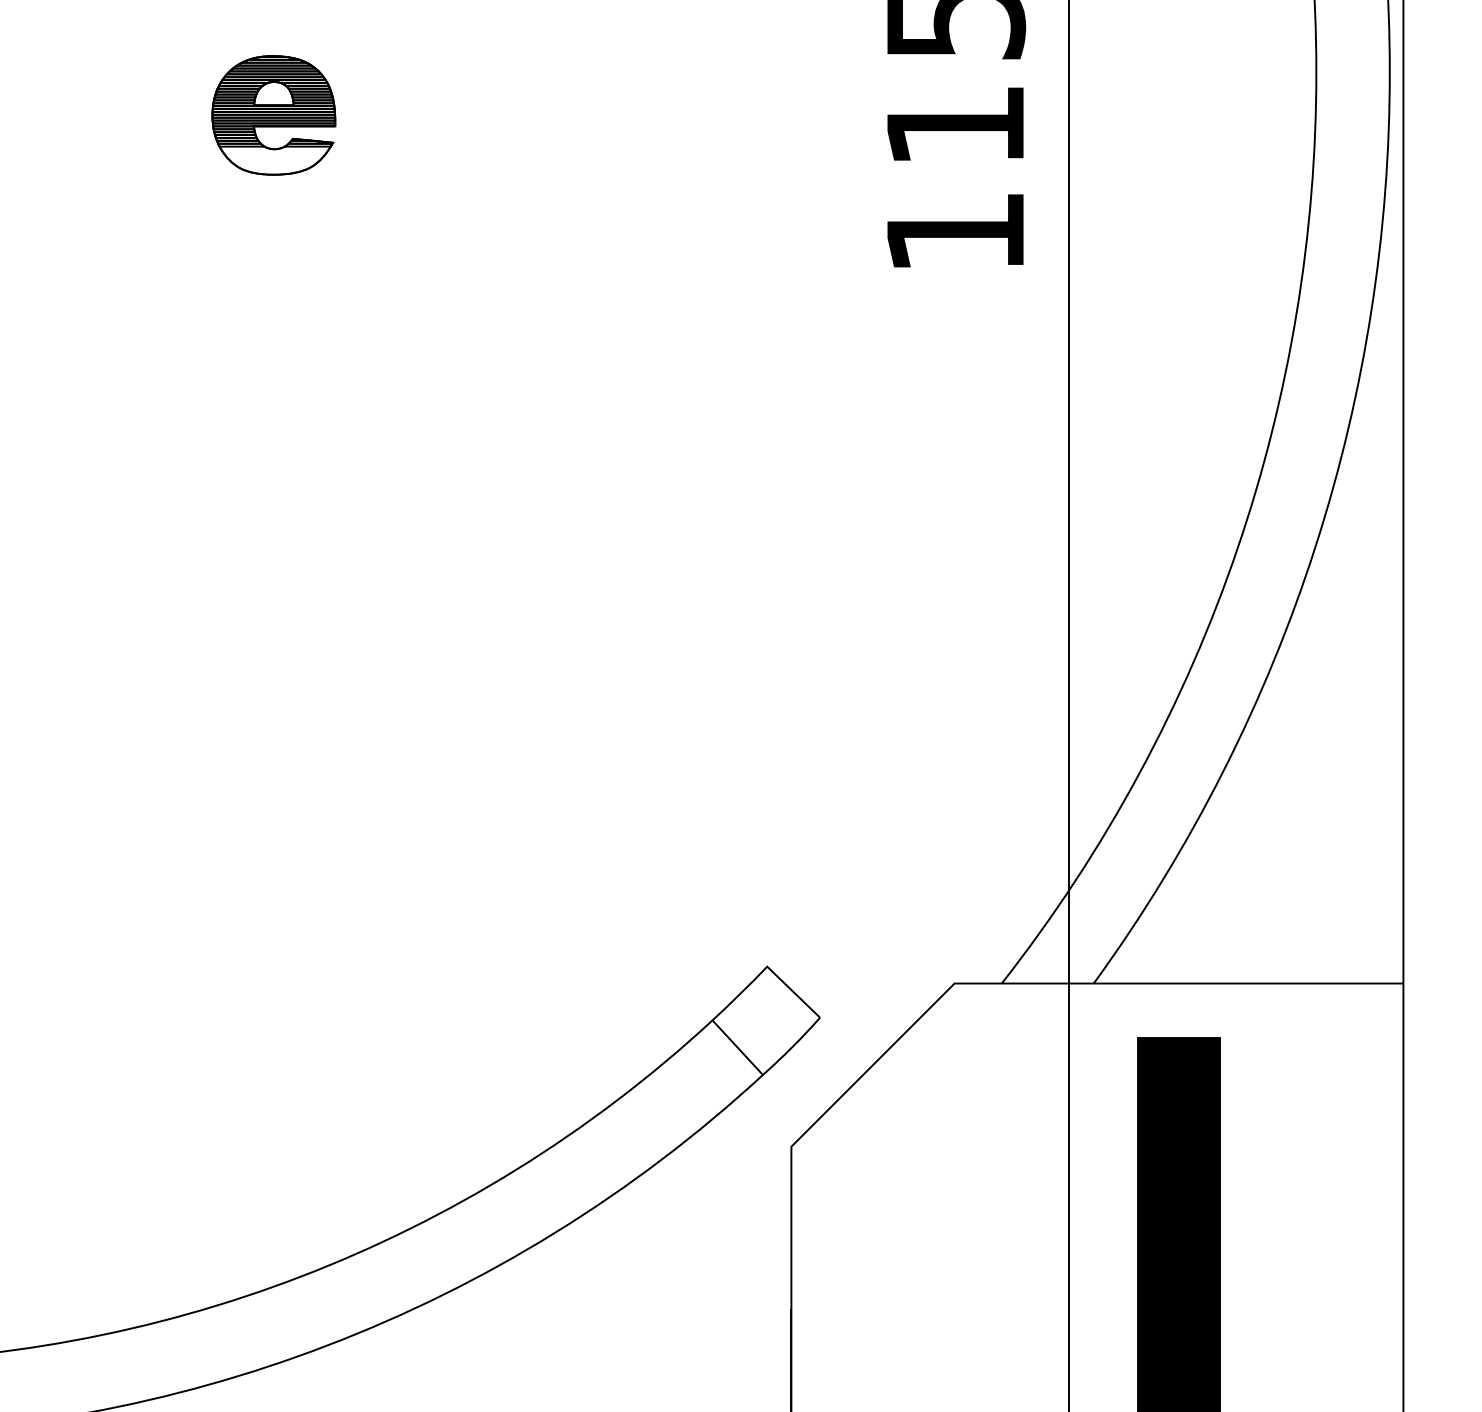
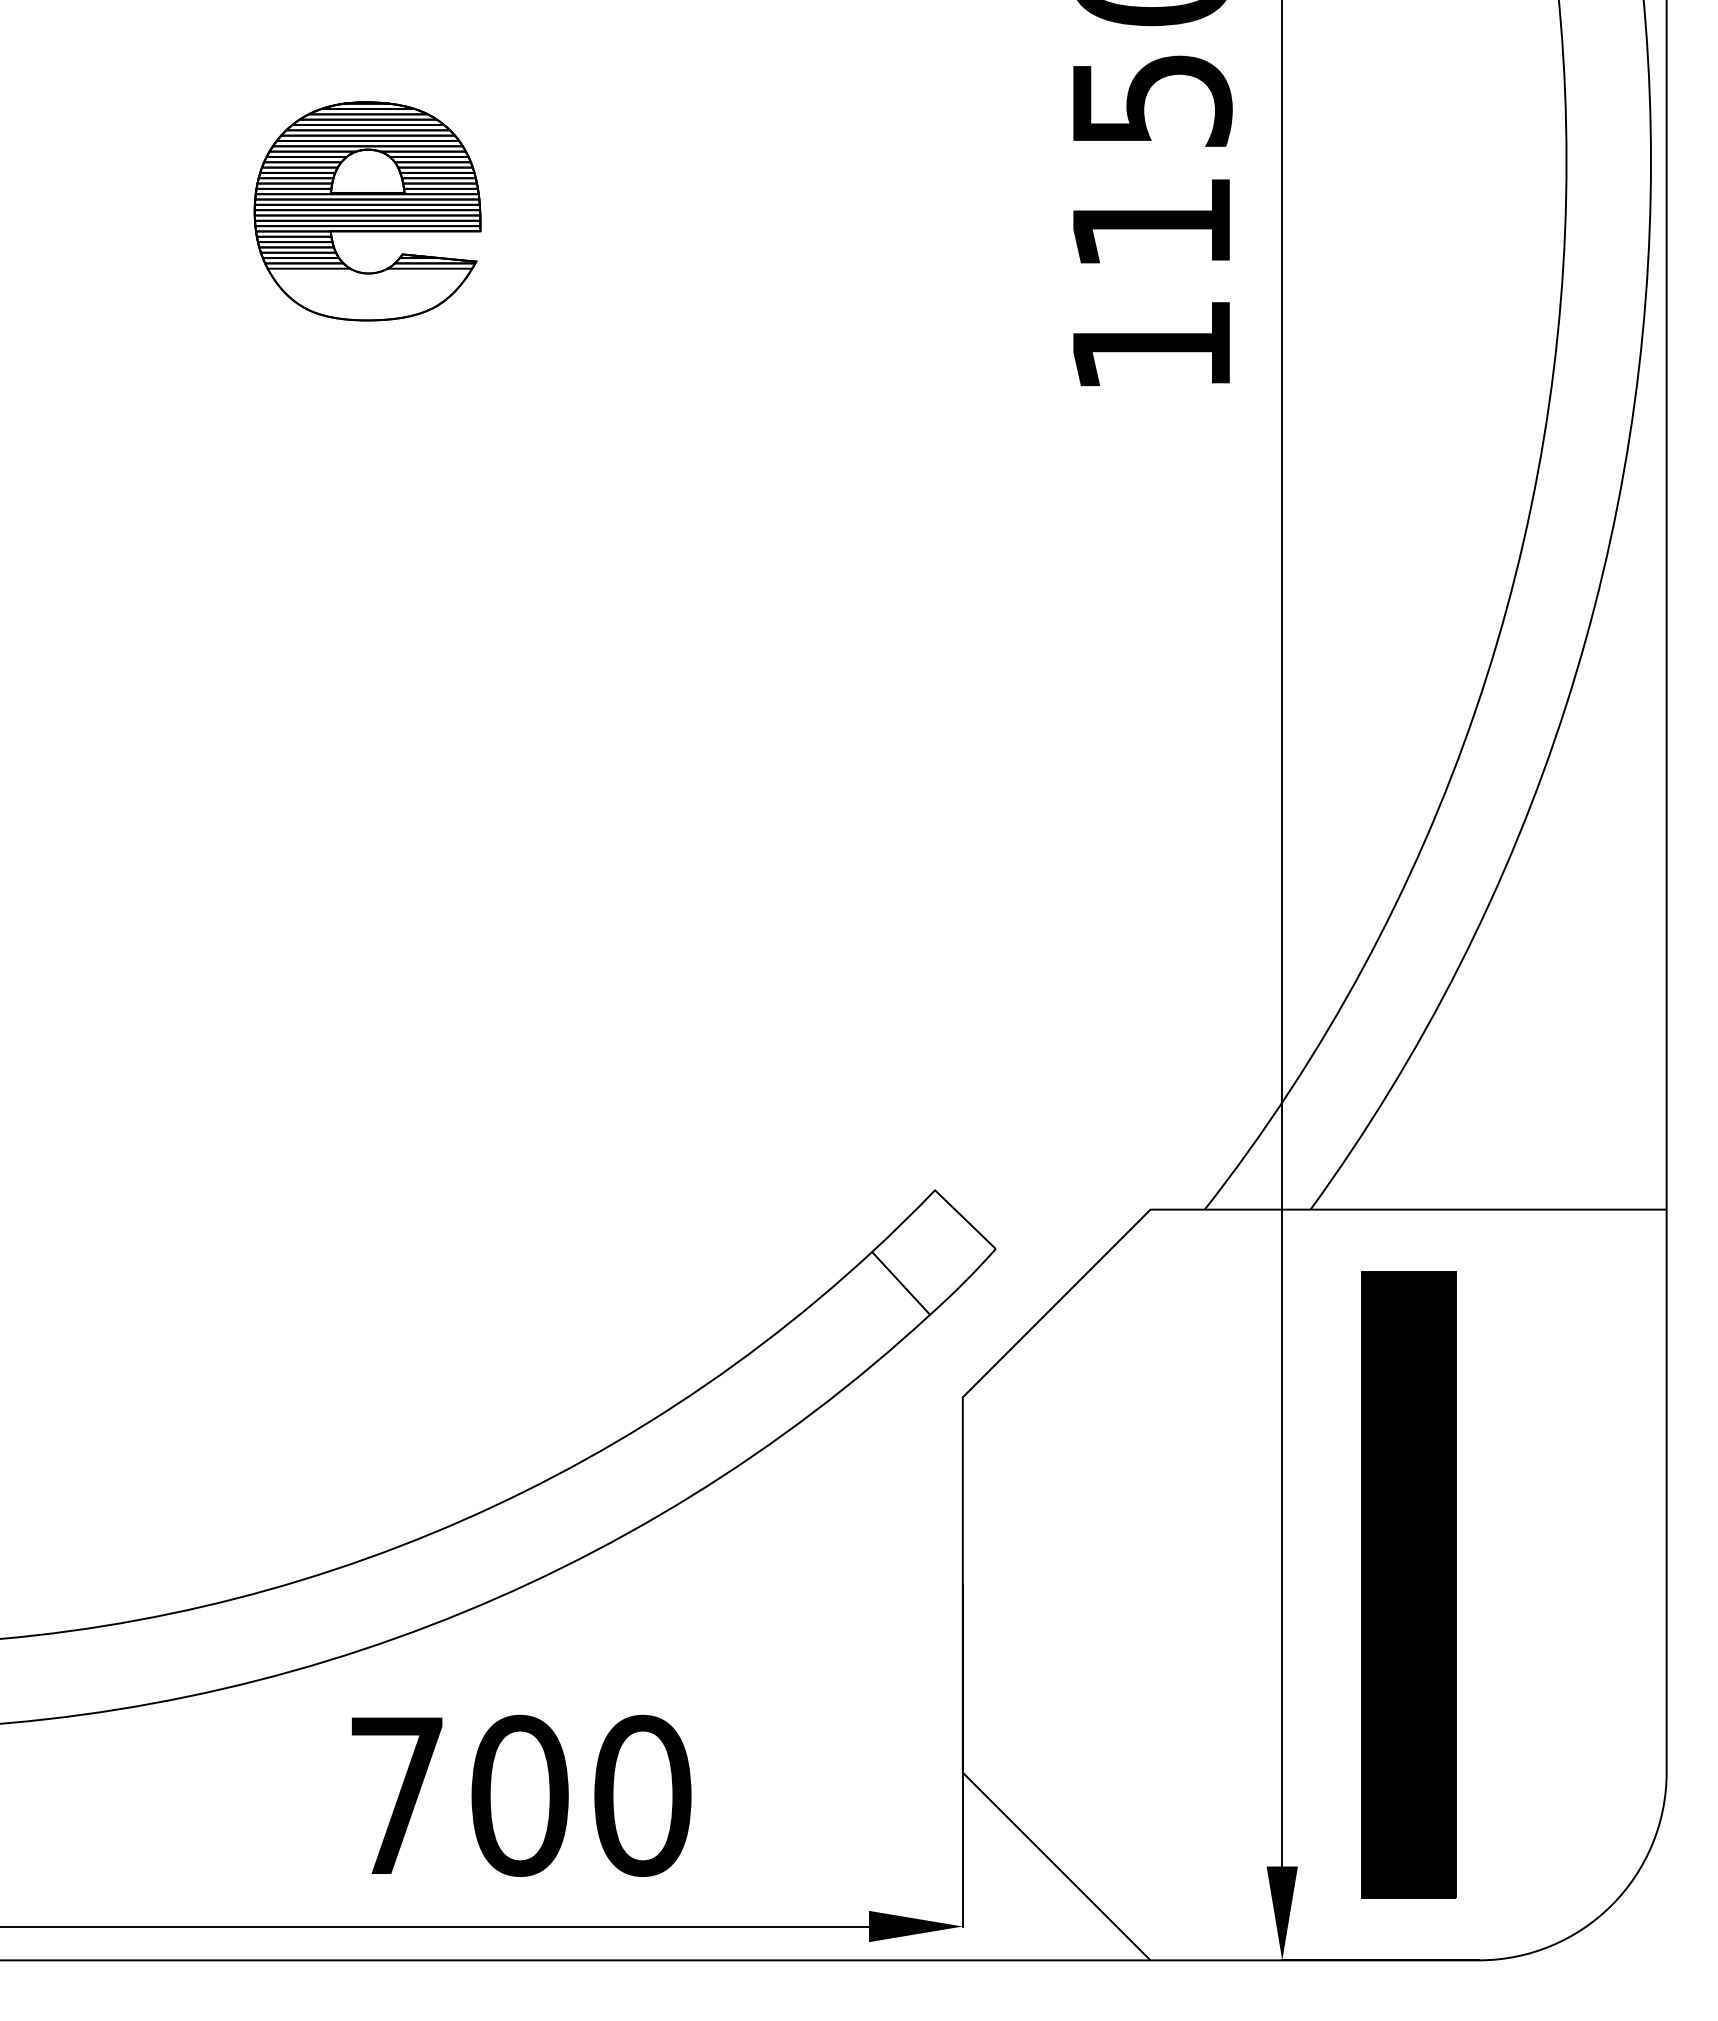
part: (273, 115) -> (367, 211), size x1.6

